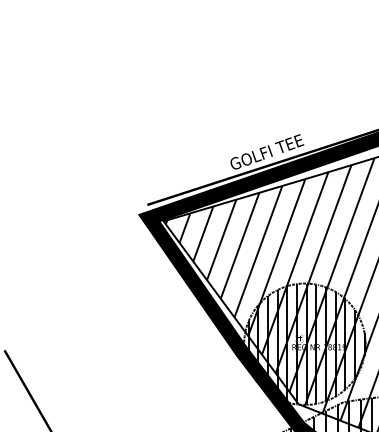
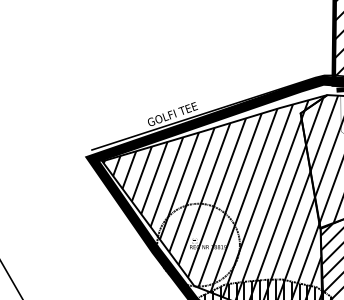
hatch: (306, 343) -> (199, 244), removed

